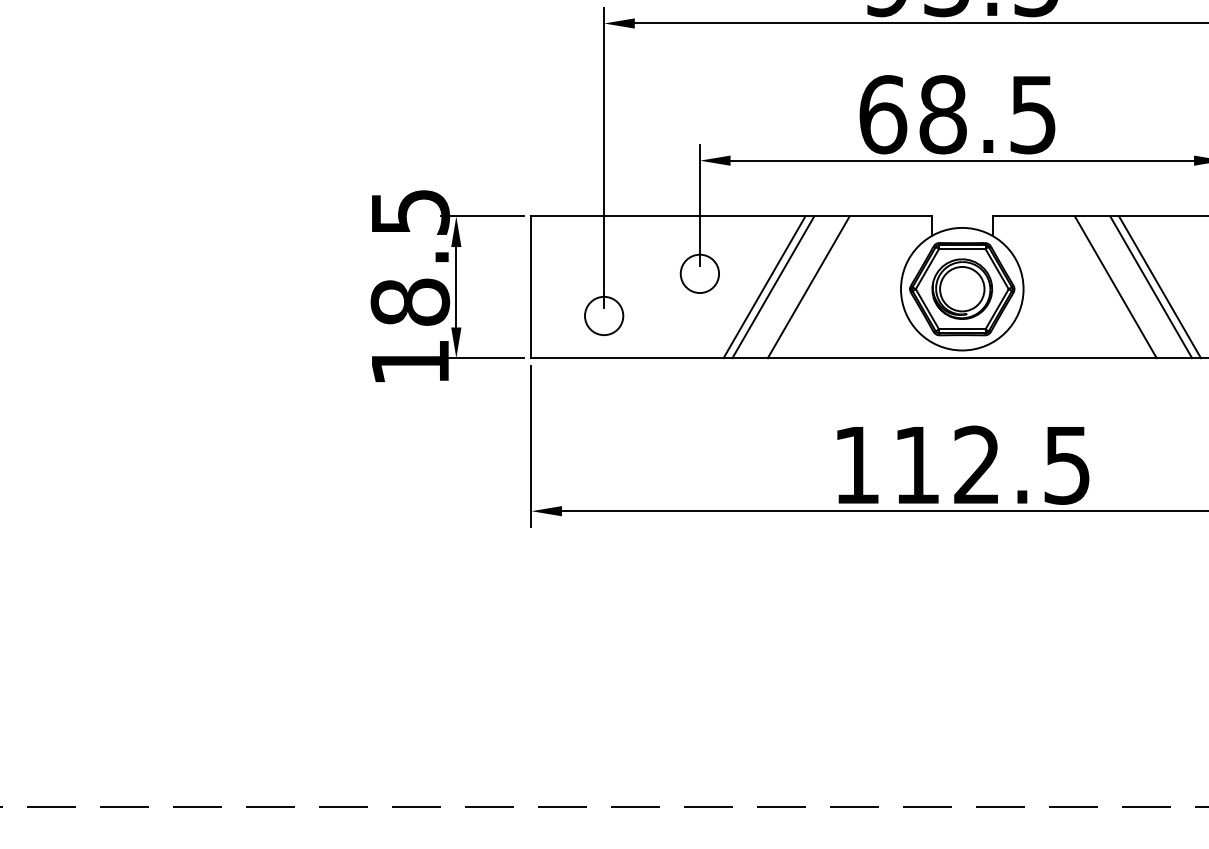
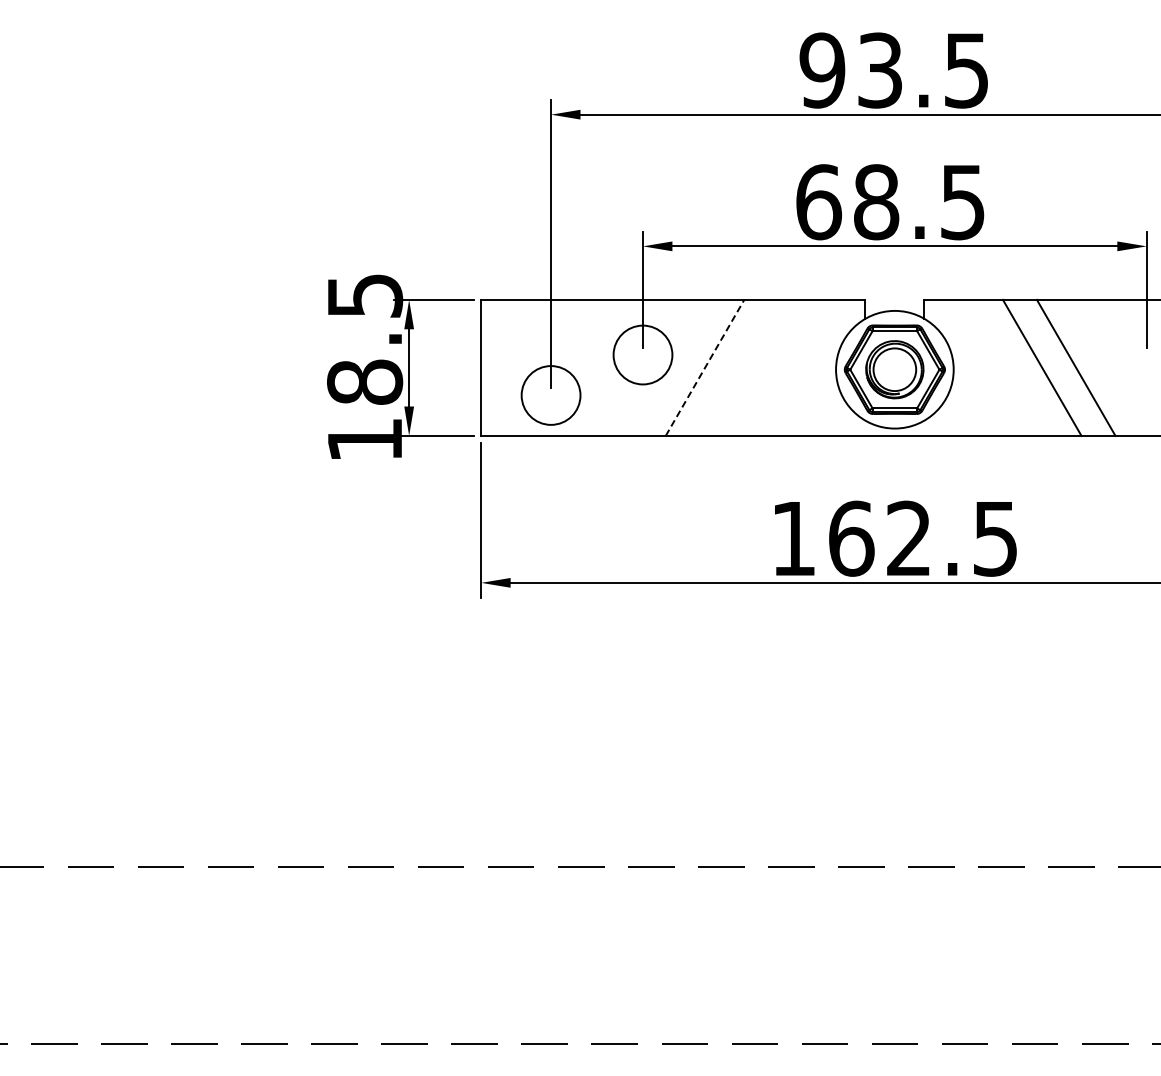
circle: (699, 273) -> (642, 354), size x1.6
line: (765, 286) -> (705, 367), solid -> dashed
line: (773, 286) -> (713, 367), removed
line: (808, 286) -> (747, 367), removed
line: (1159, 286) -> (1084, 367), removed
circle: (603, 316) -> (550, 395), size x1.6
text: (917, 464) -> (851, 538), 112.5 -> 162.5

